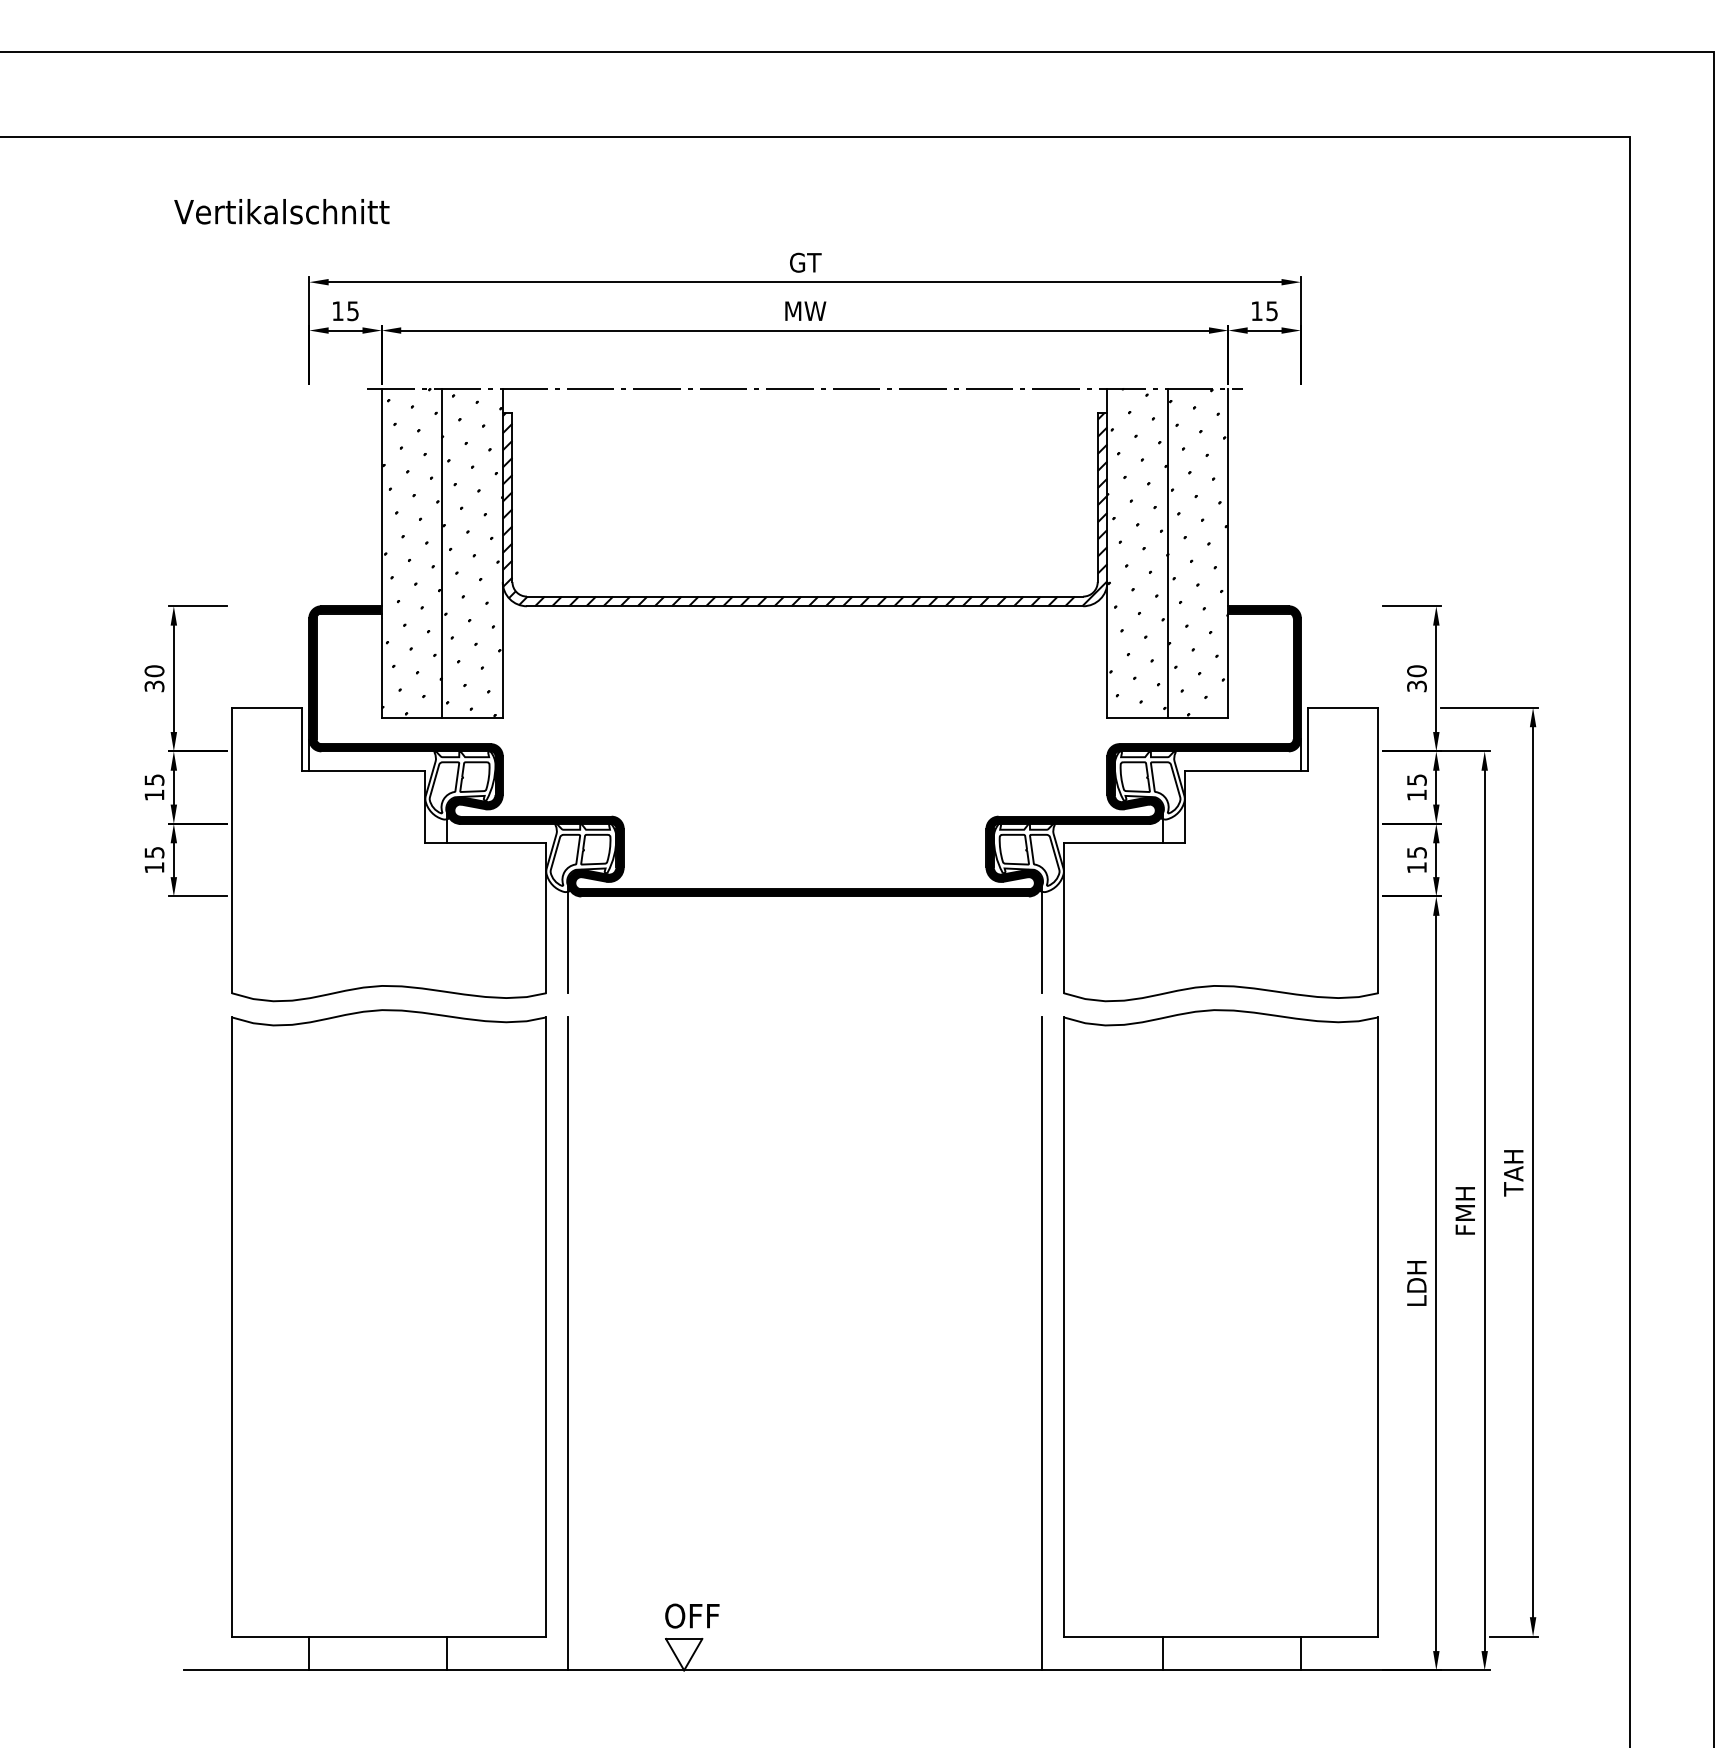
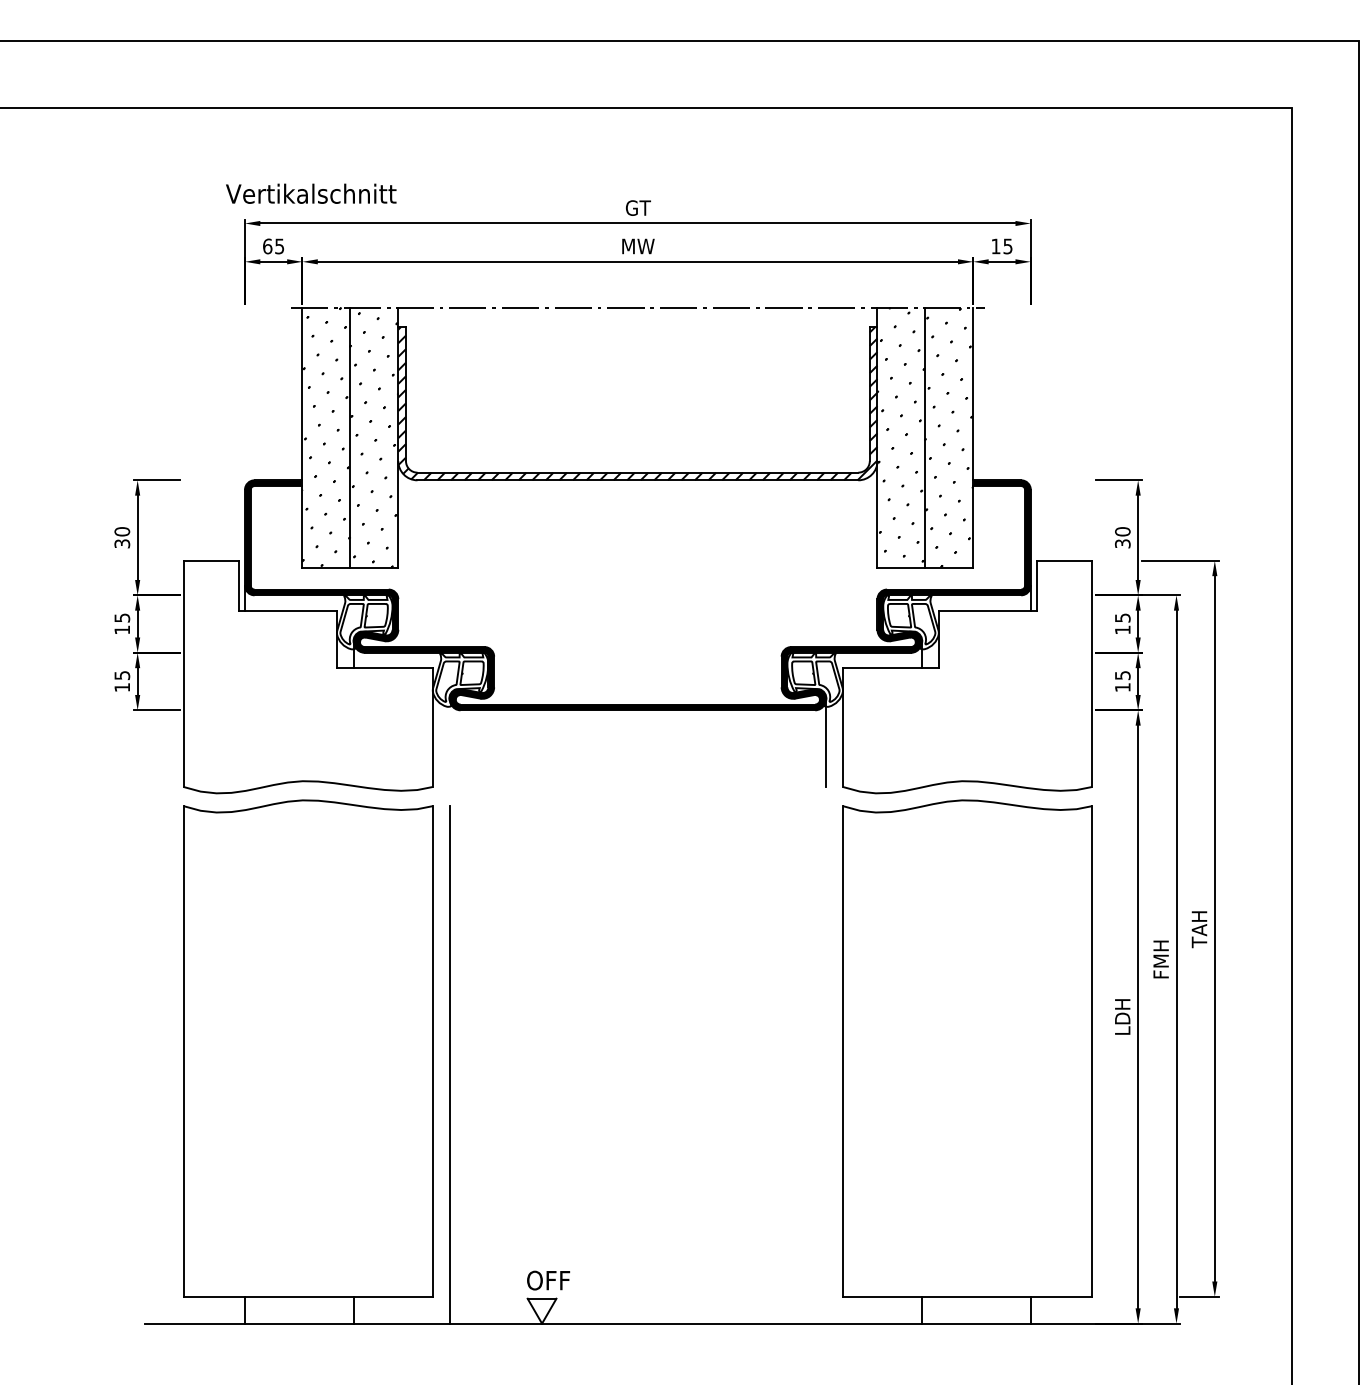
text: (281, 211) -> (310, 193), moved
text: (337, 311) -> (267, 246), 15 -> 65
line: (568, 938) -> (450, 743), removed
line: (1042, 1343) -> (826, 1064), removed

